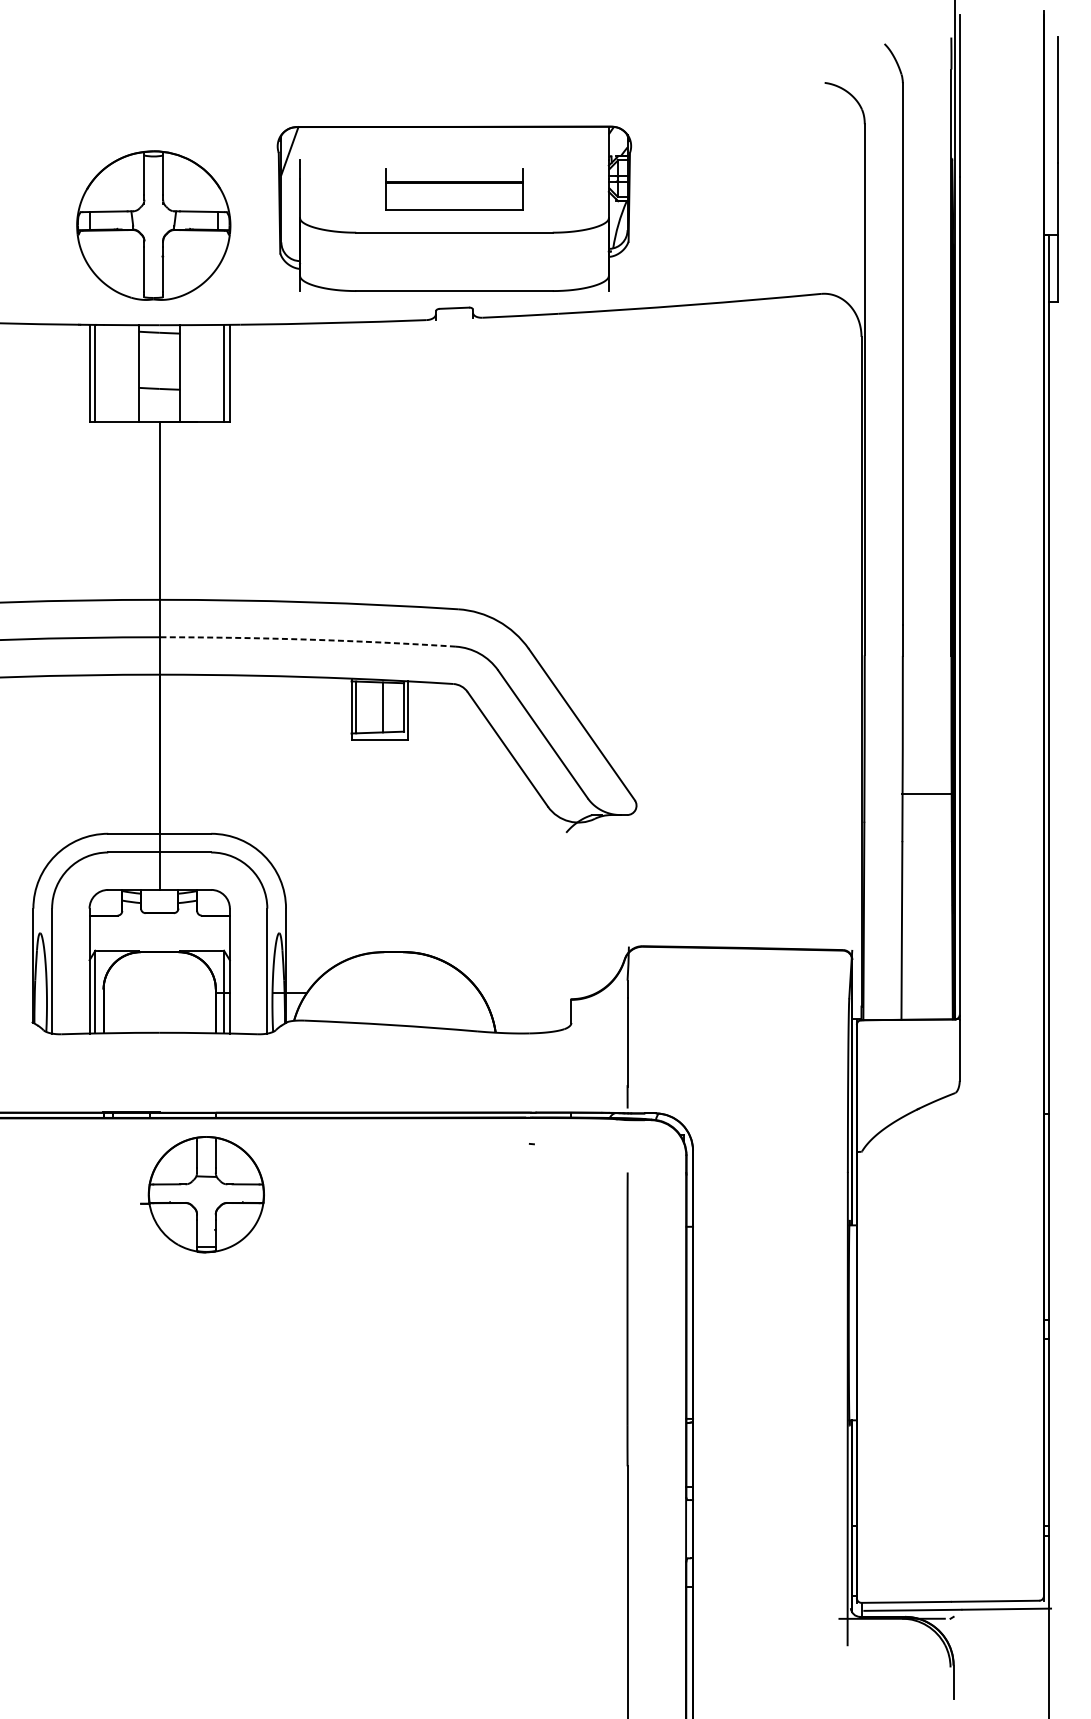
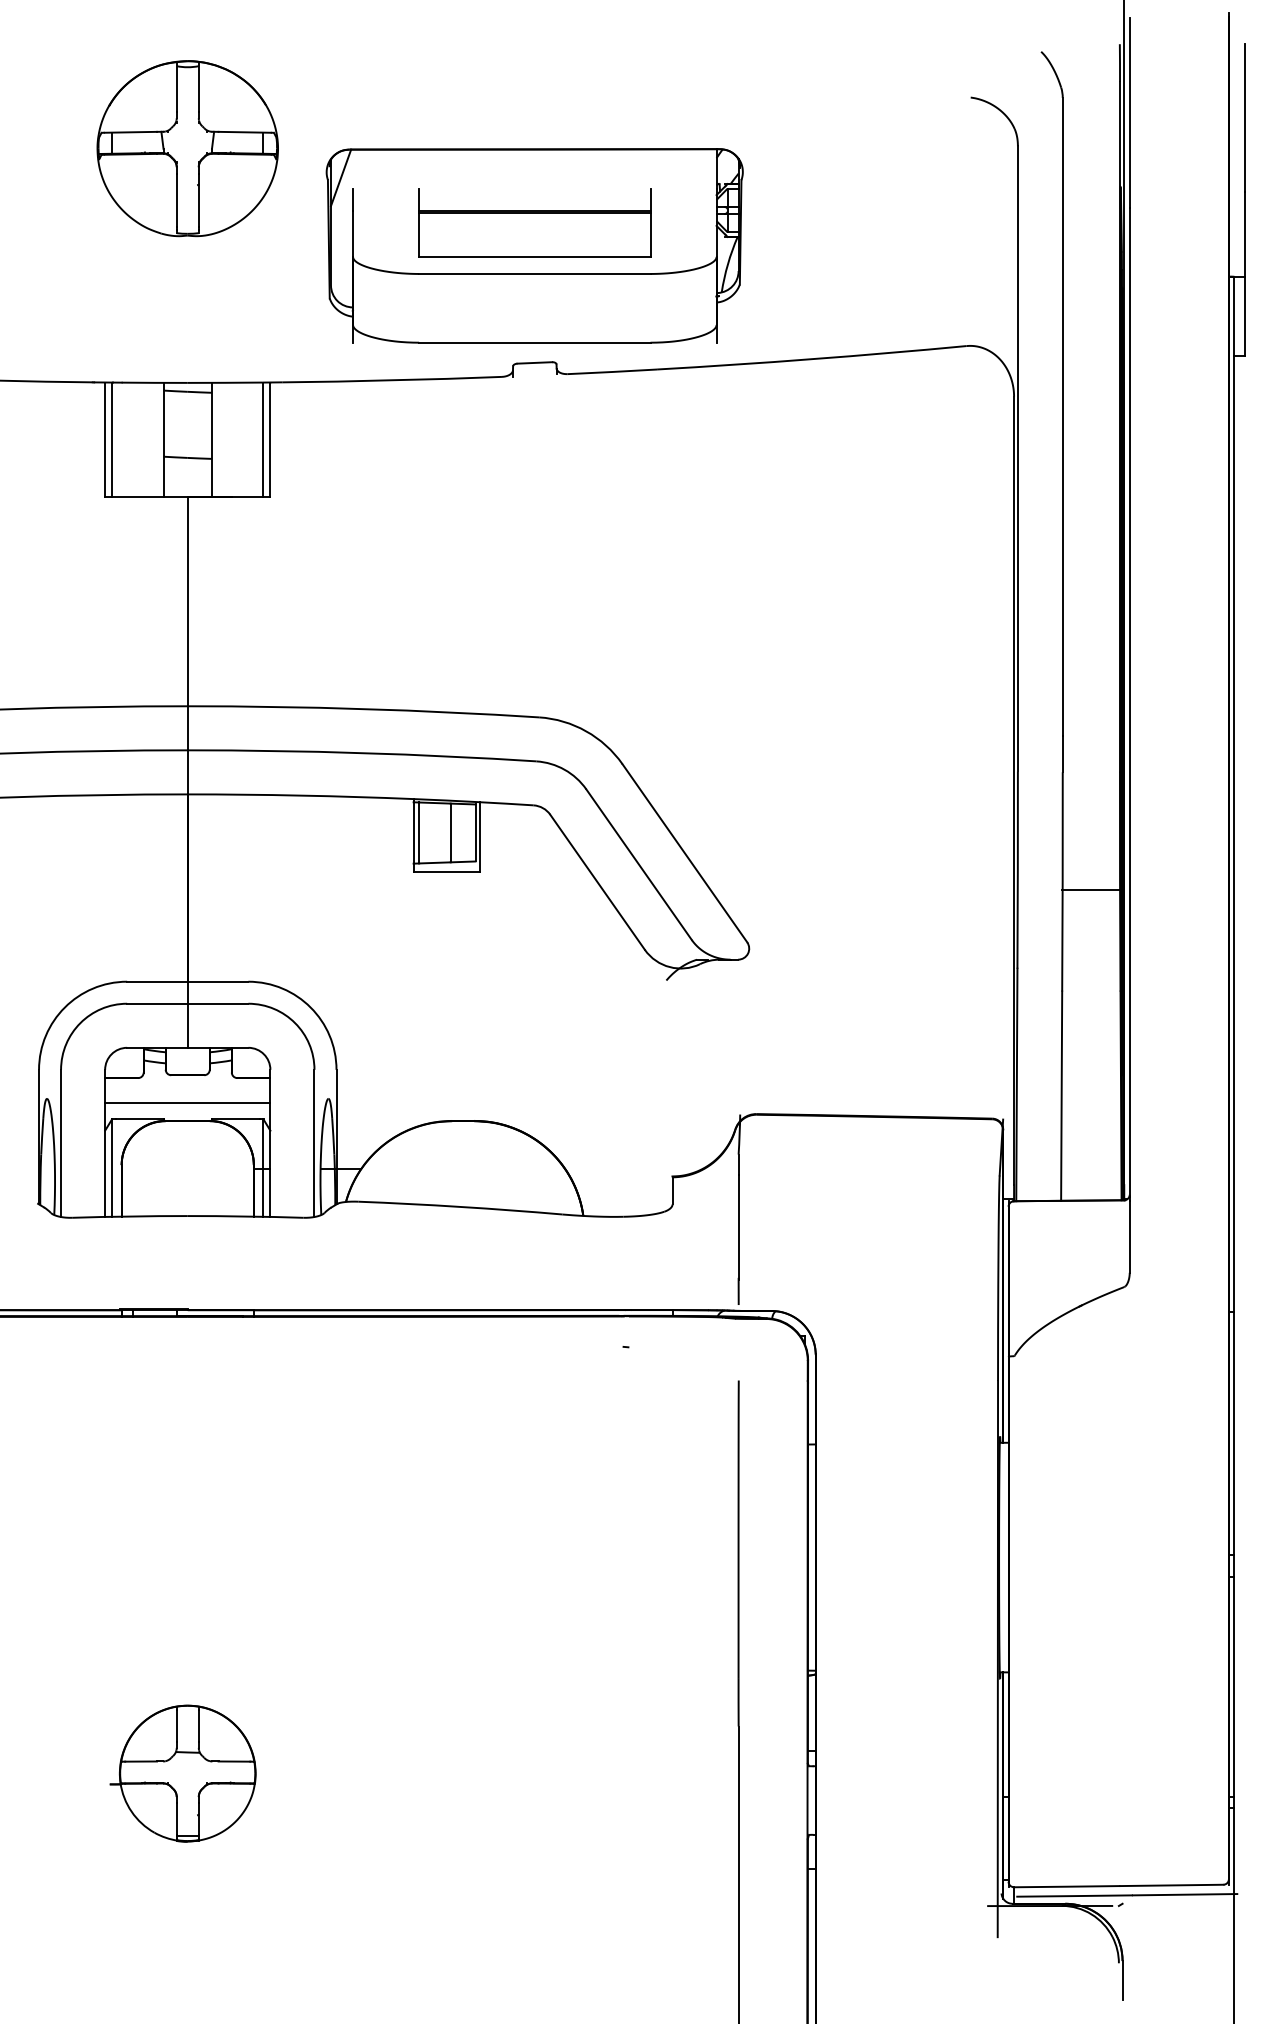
part: (454, 188) -> (534, 222), size x1.43
part: (153, 225) -> (187, 148), moved
arc: (308, 639) -> (362, 753), dashed -> solid
line: (927, 794) -> (1091, 890), moved
line: (159, 936) -> (187, 1102), added
part: (201, 1194) -> (182, 1773), moved

